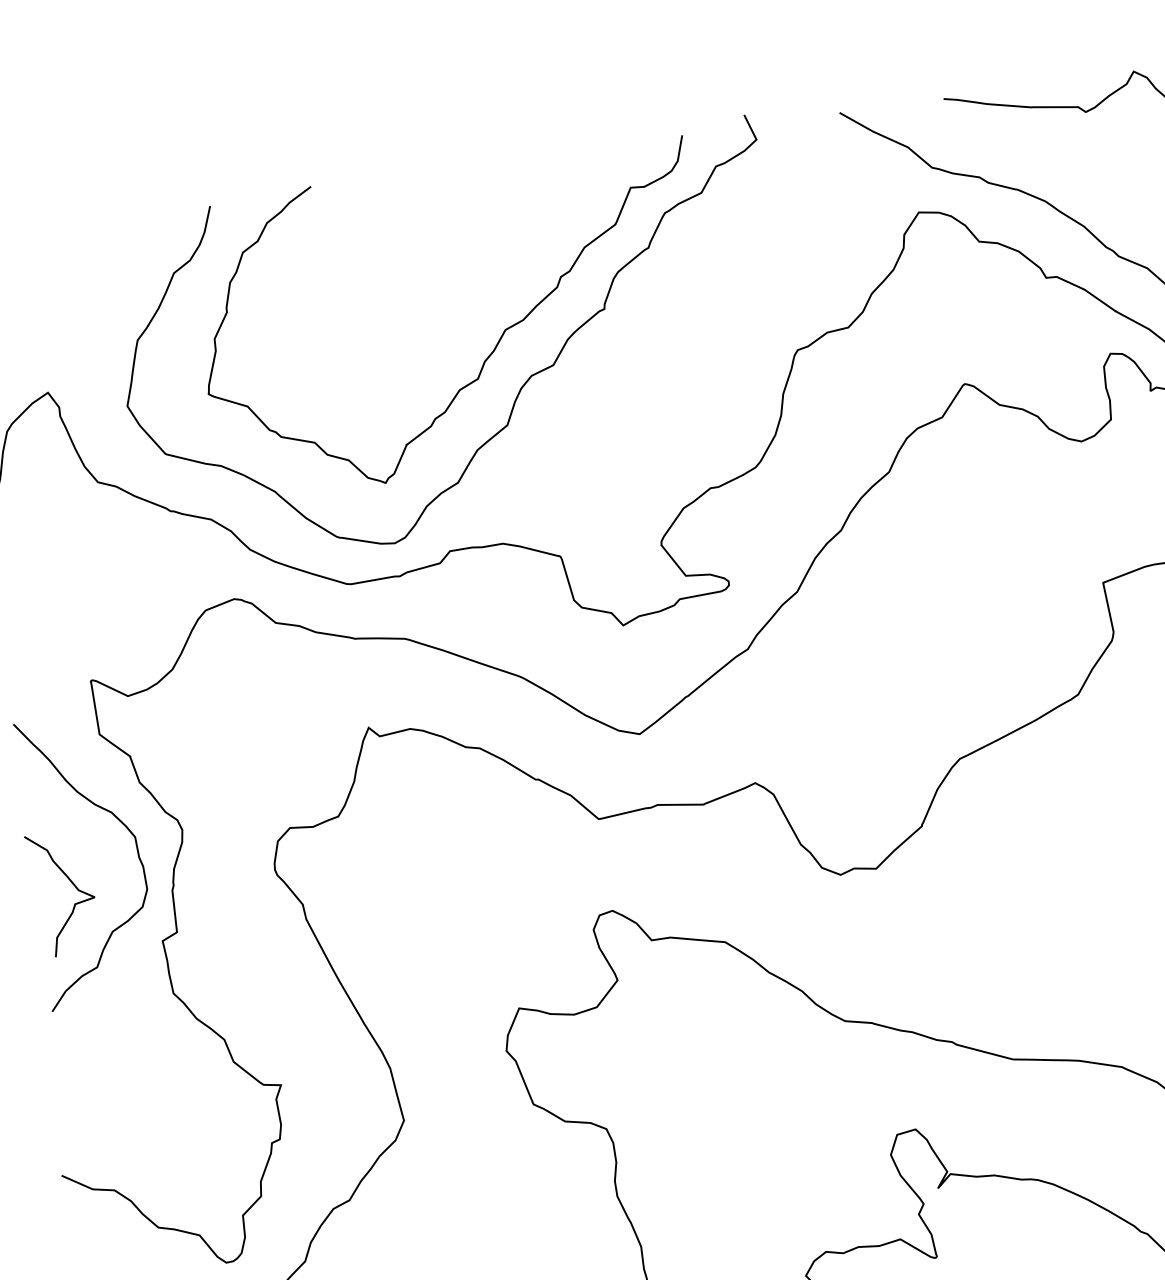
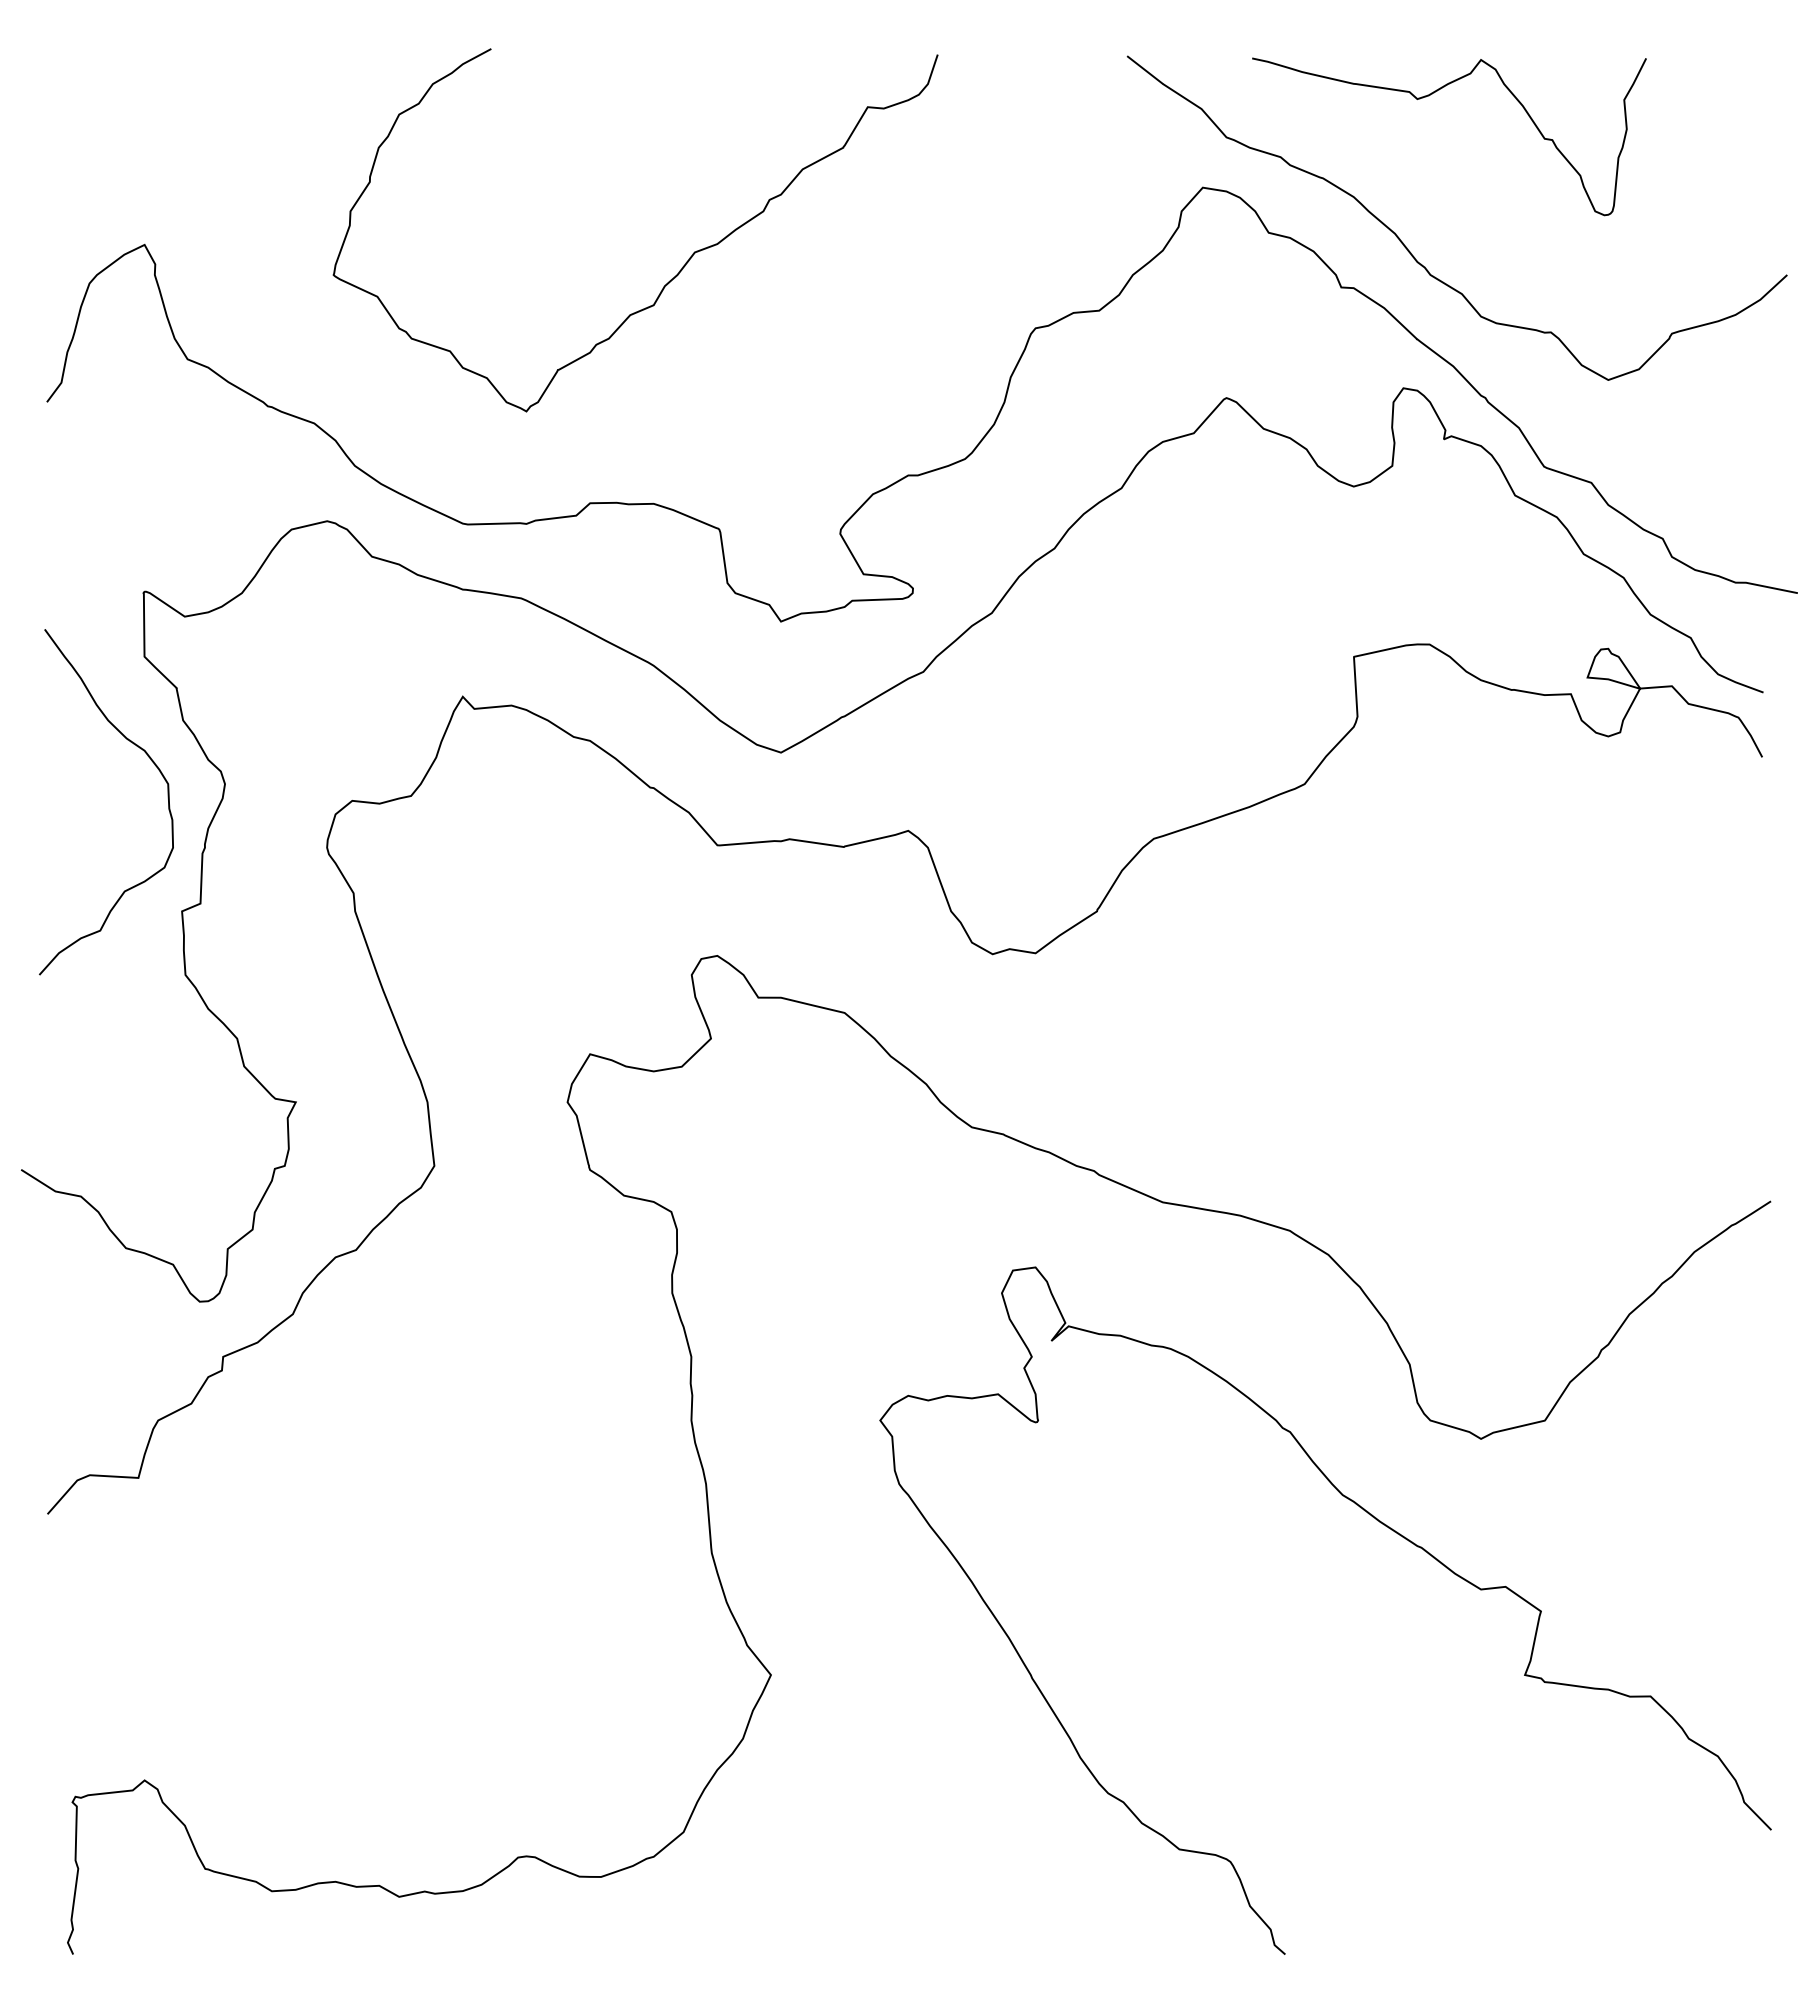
curve: (520, 388) -> (701, 324), removed
curve: (73, 885) -> (86, 829), removed

